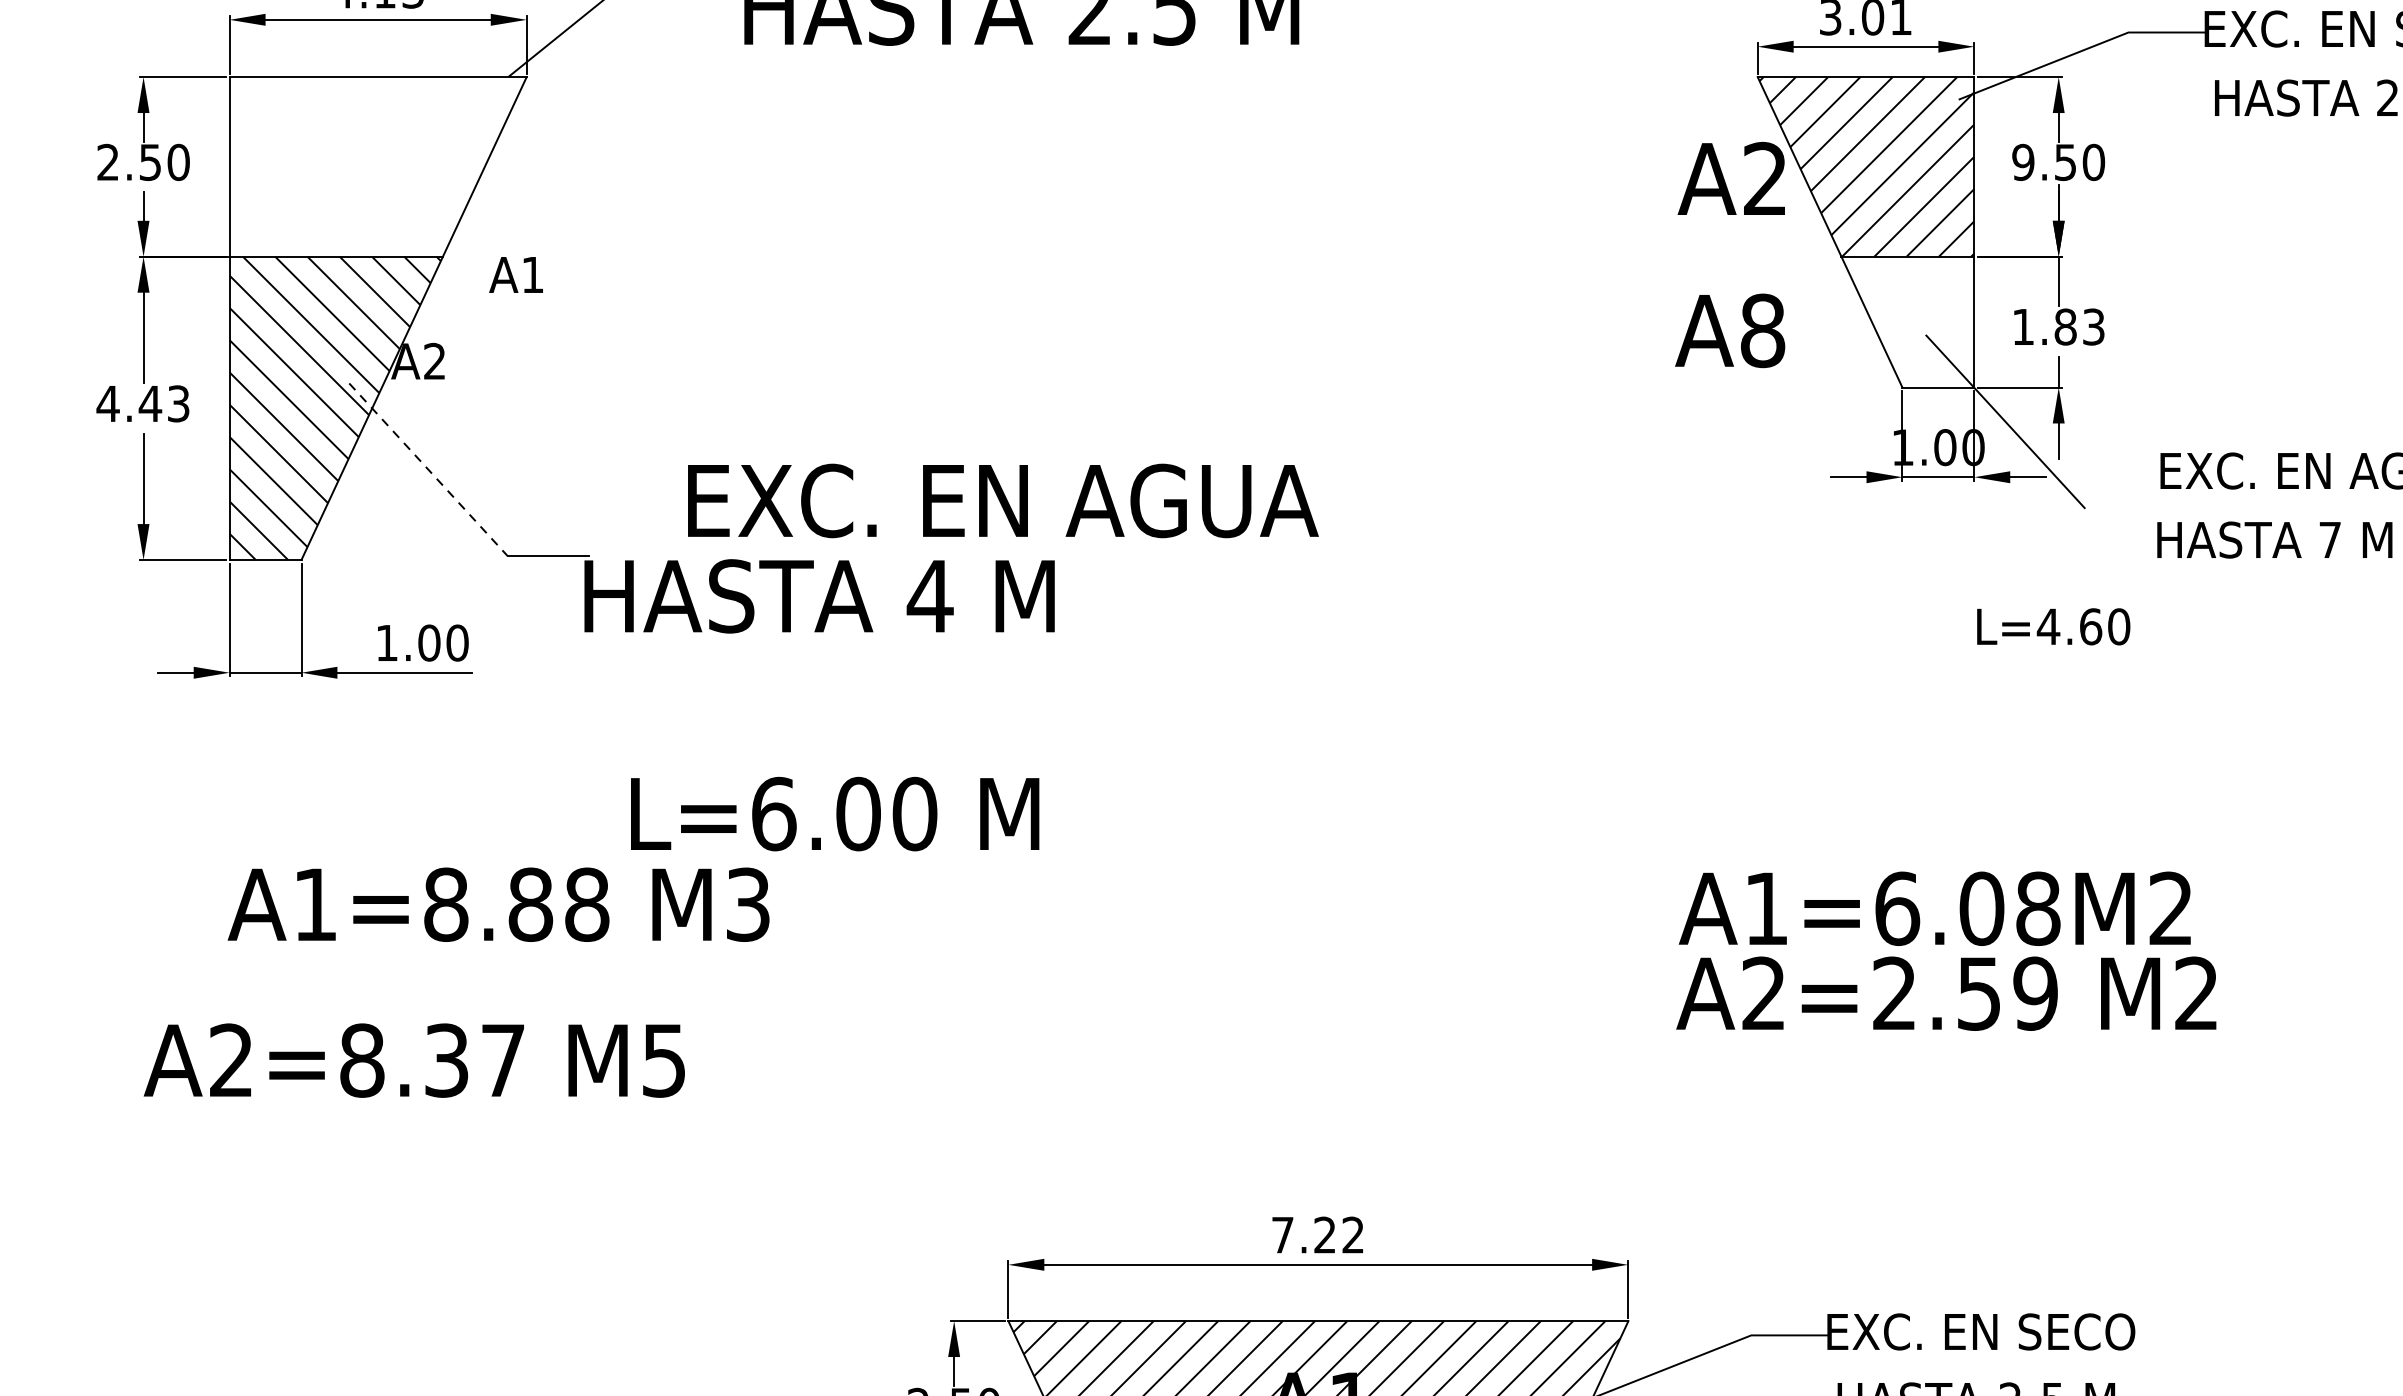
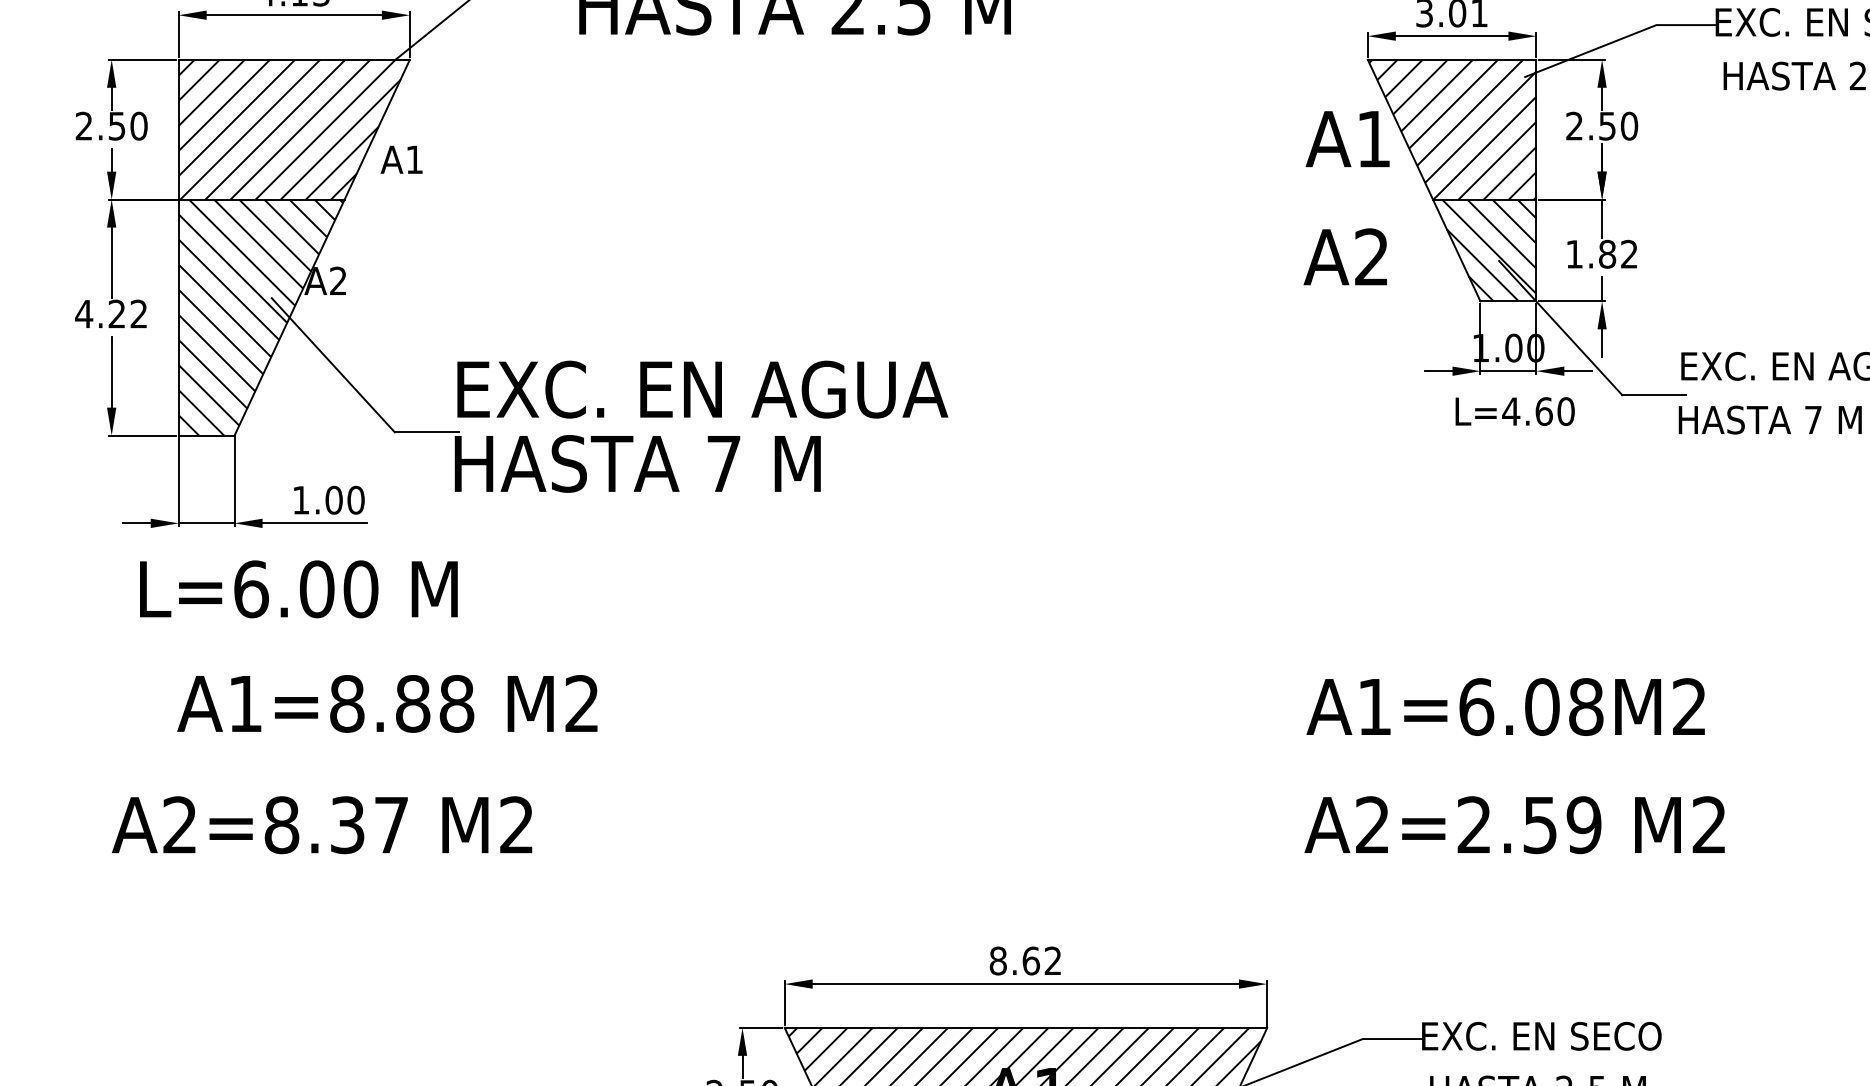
text: (2023, 161) -> (1574, 125), 9.50 -> 2.50
hatch: (372, 166) -> (289, 129), added
text: (1764, 178) -> (1373, 138), A2 -> A1
text: (515, 274) -> (401, 159), moved
hatch: (1914, 322) -> (1489, 250), added
text: (2093, 327) -> (1629, 254), 1.83 -> 1.82
text: (1762, 331) -> (1371, 257), A8 -> A2
text: (163, 403) -> (127, 313), 4.43 -> 4.22
line: (428, 469) -> (333, 365), dashed -> solid
text: (1002, 500) -> (702, 389), moved
line: (2124, 508) -> (1653, 395), added
text: (929, 595) -> (723, 463), 4 -> 7
text: (2052, 626) -> (1514, 411), moved
text: (834, 814) -> (298, 589), moved
text: (747, 904) -> (581, 703), M3 -> M2
text: (1946, 994) -> (1514, 825), moved
text: (663, 1061) -> (516, 825), M5 -> M2
text: (1303, 1234) -> (1014, 960), 7.22 -> 8.62

